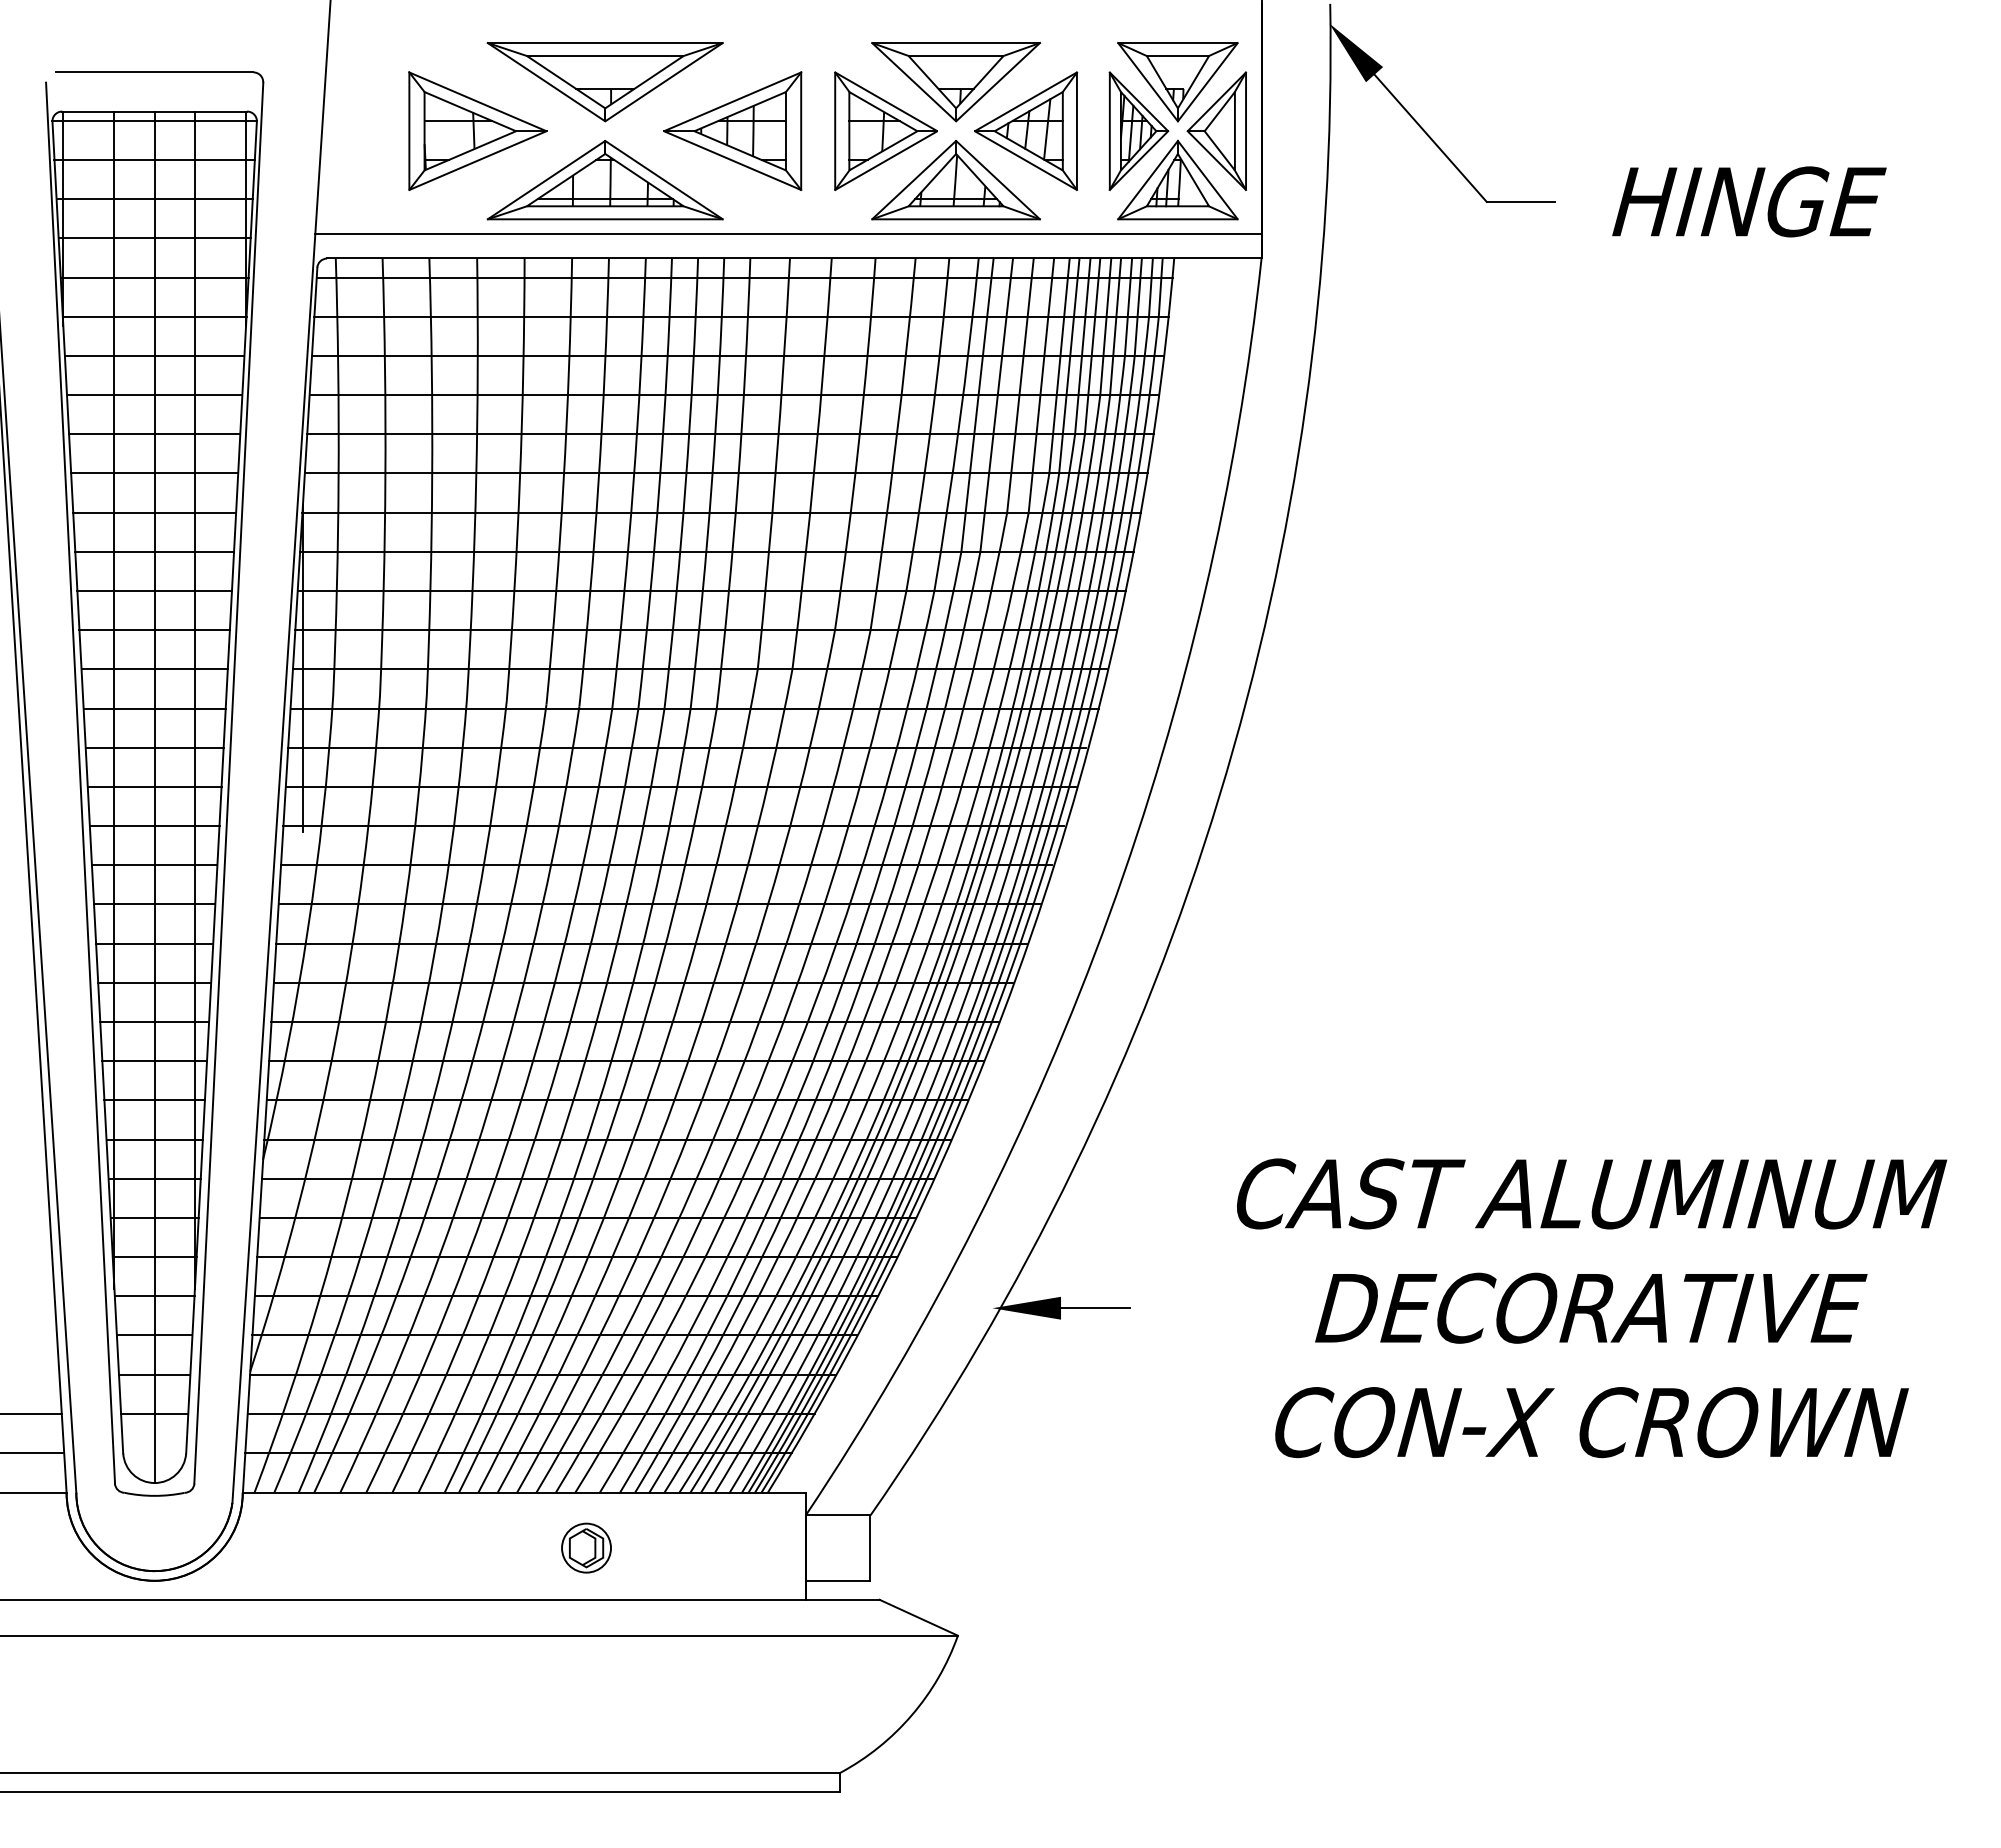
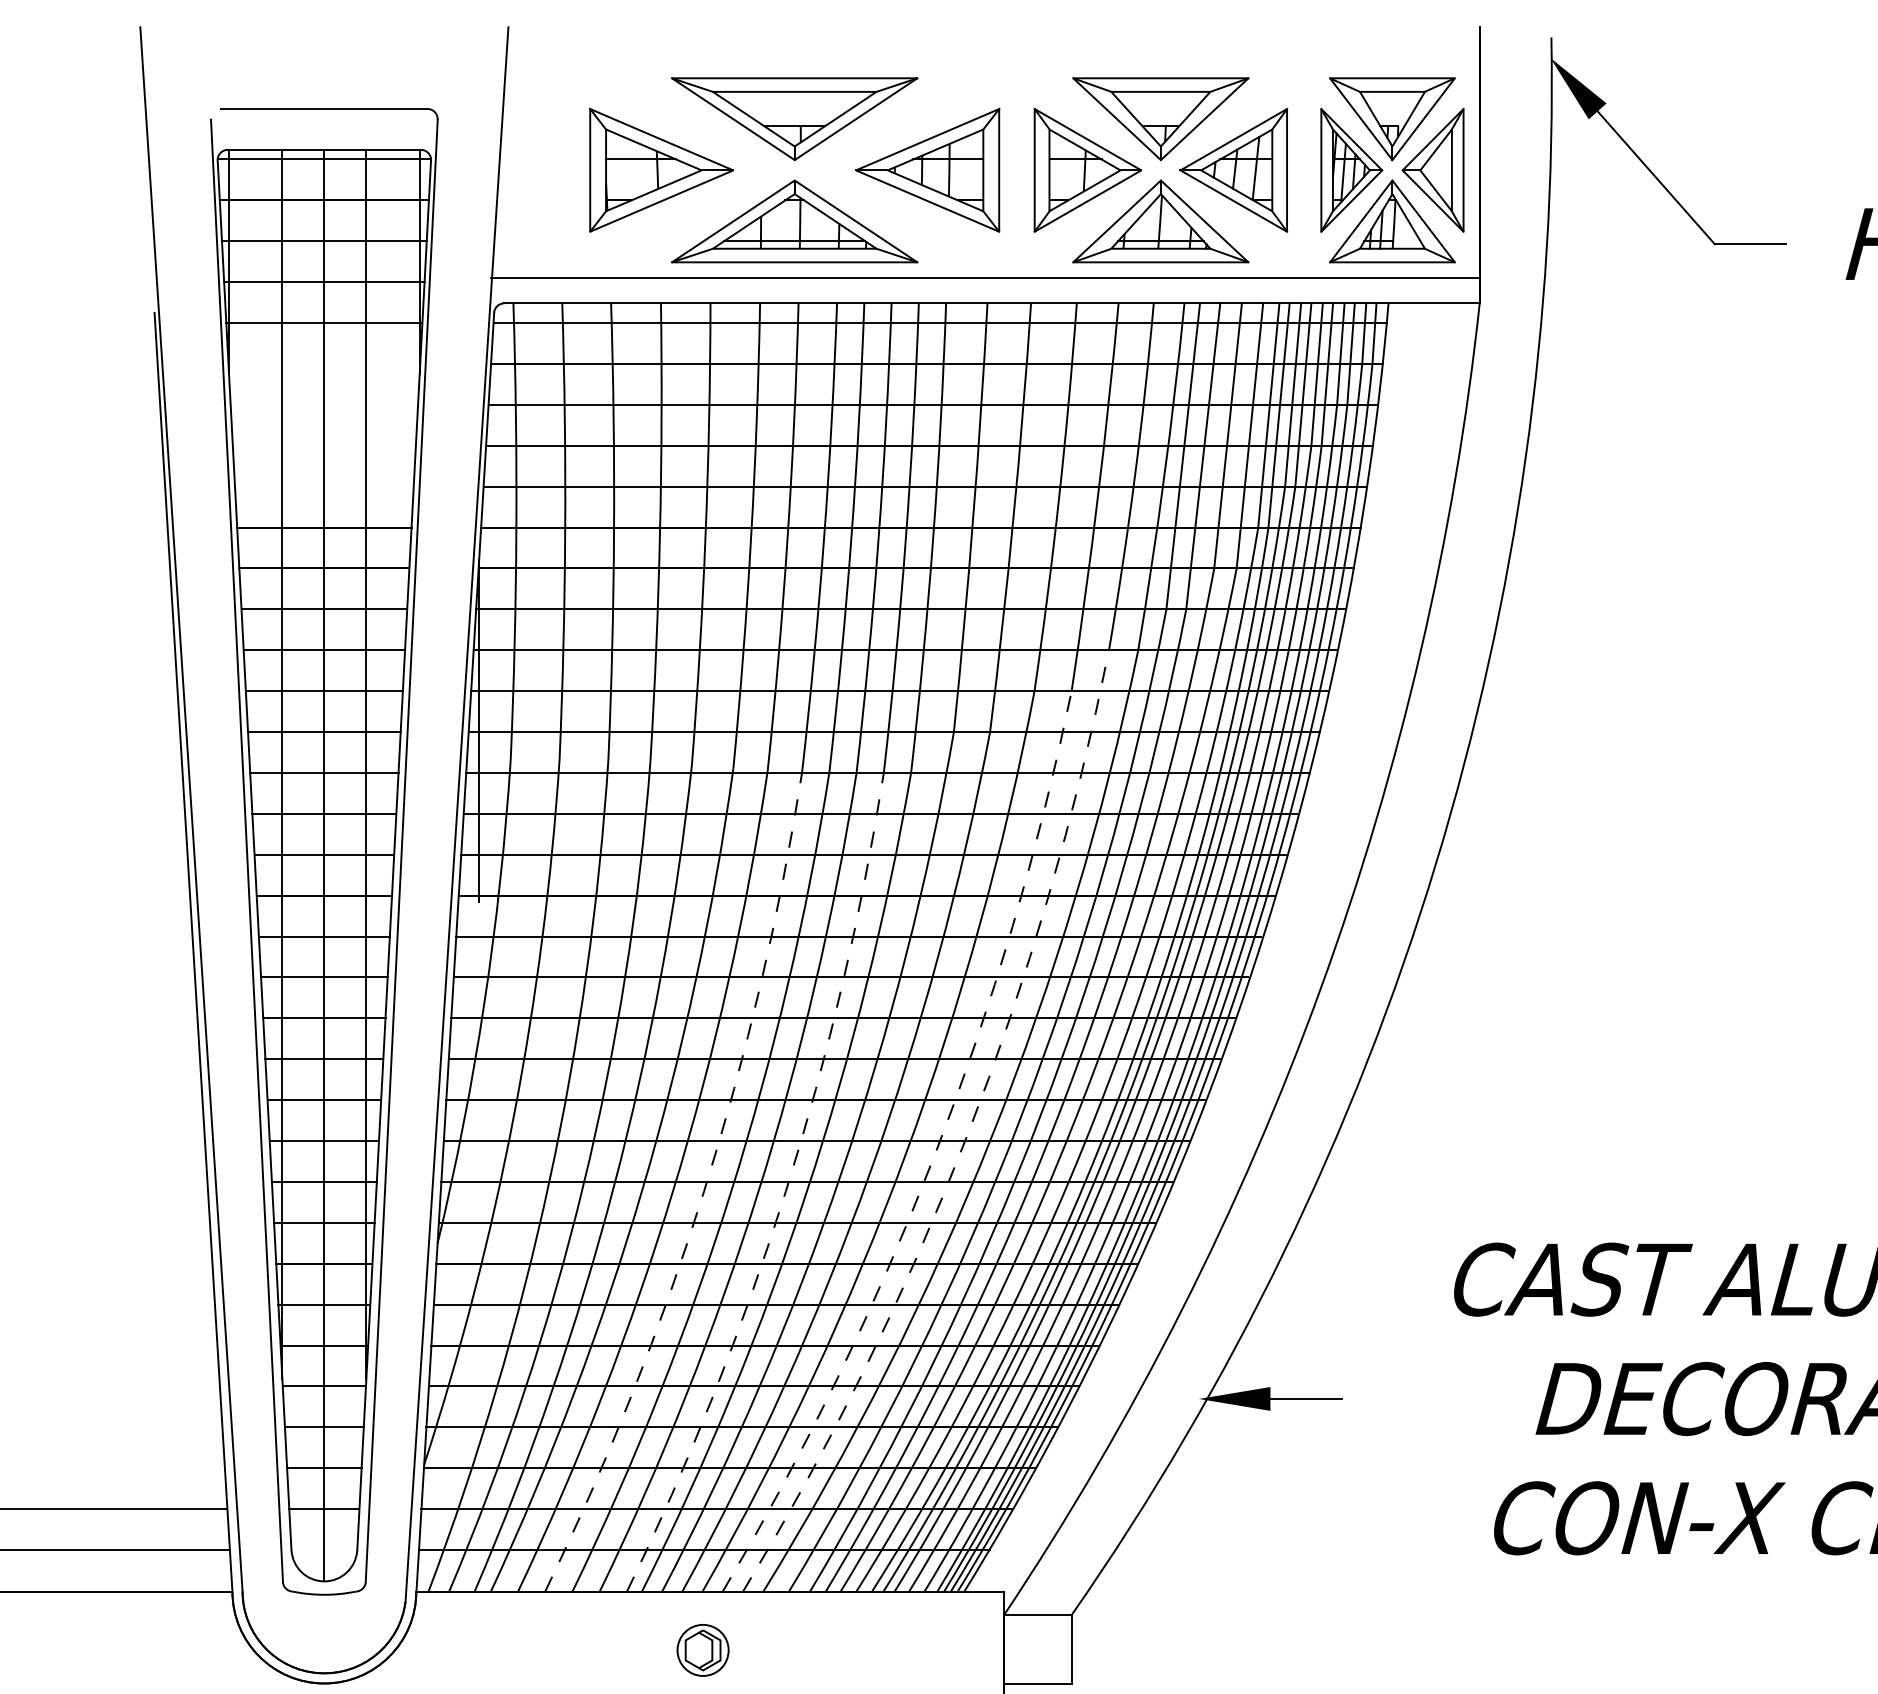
line: (154, 316) -> (324, 363), removed
line: (154, 355) -> (324, 404), removed
line: (154, 395) -> (324, 446), removed
line: (154, 434) -> (324, 486), removed
arc: (770, 1057) -> (967, 1137), solid -> dashed
arc: (739, 1075) -> (934, 1156), solid -> dashed
arc: (518, 1109) -> (704, 1191), solid -> dashed
arc: (596, 1109) -> (785, 1191), solid -> dashed
part: (586, 1547) -> (703, 1649), moved

